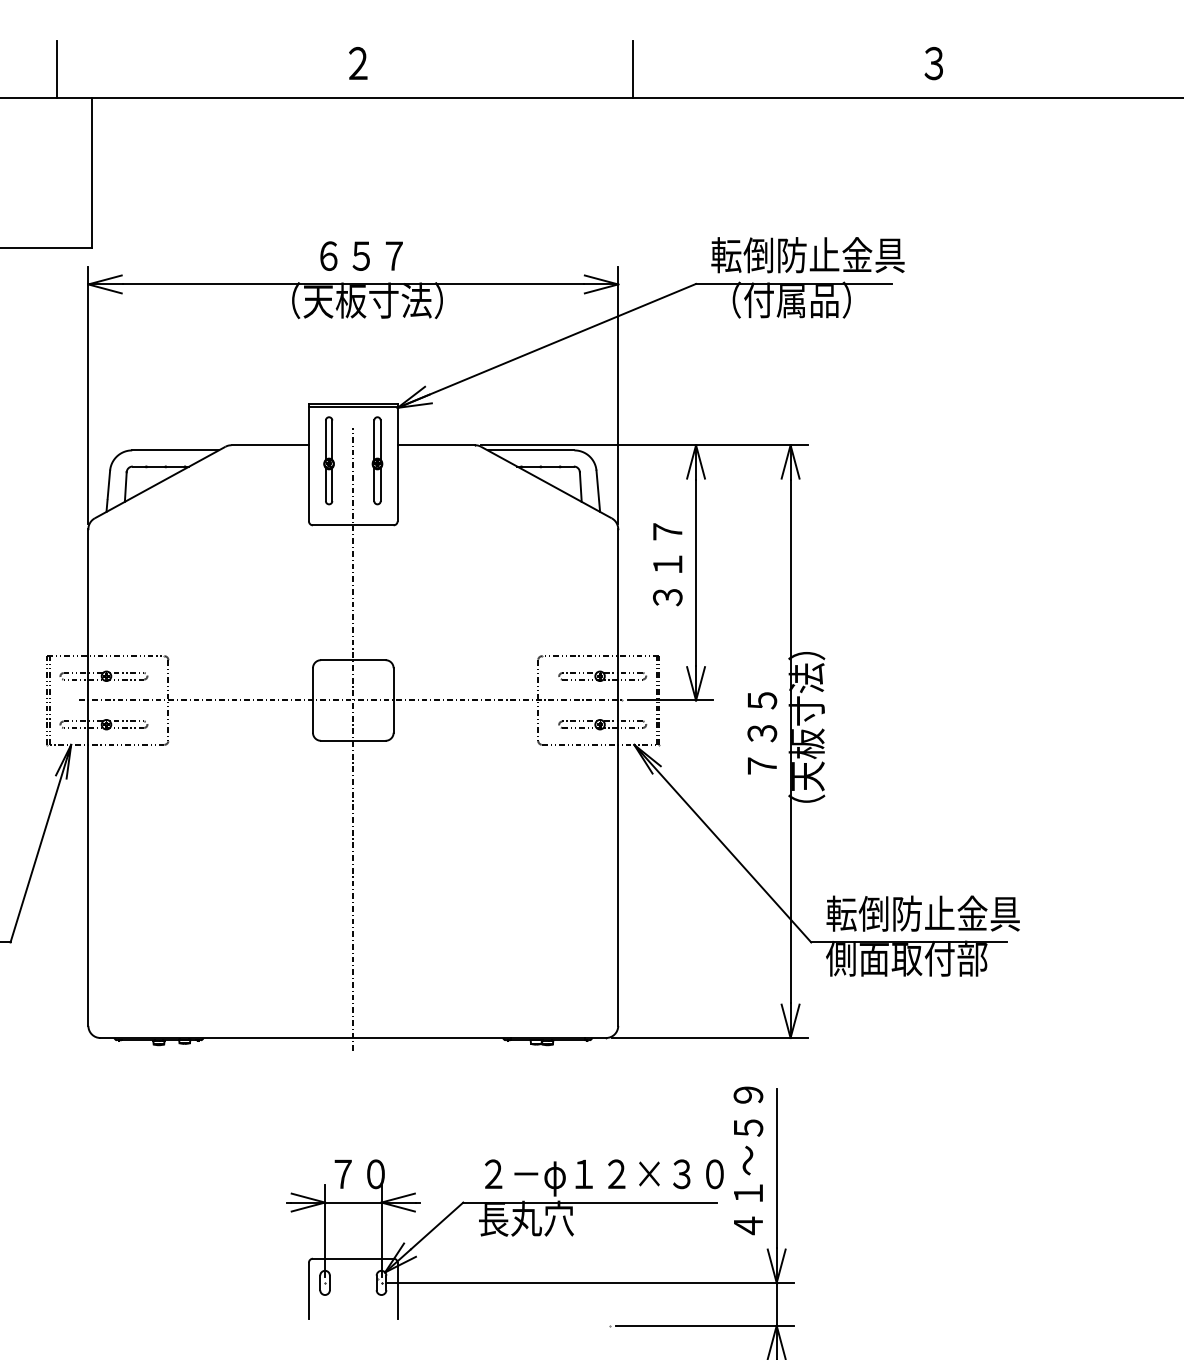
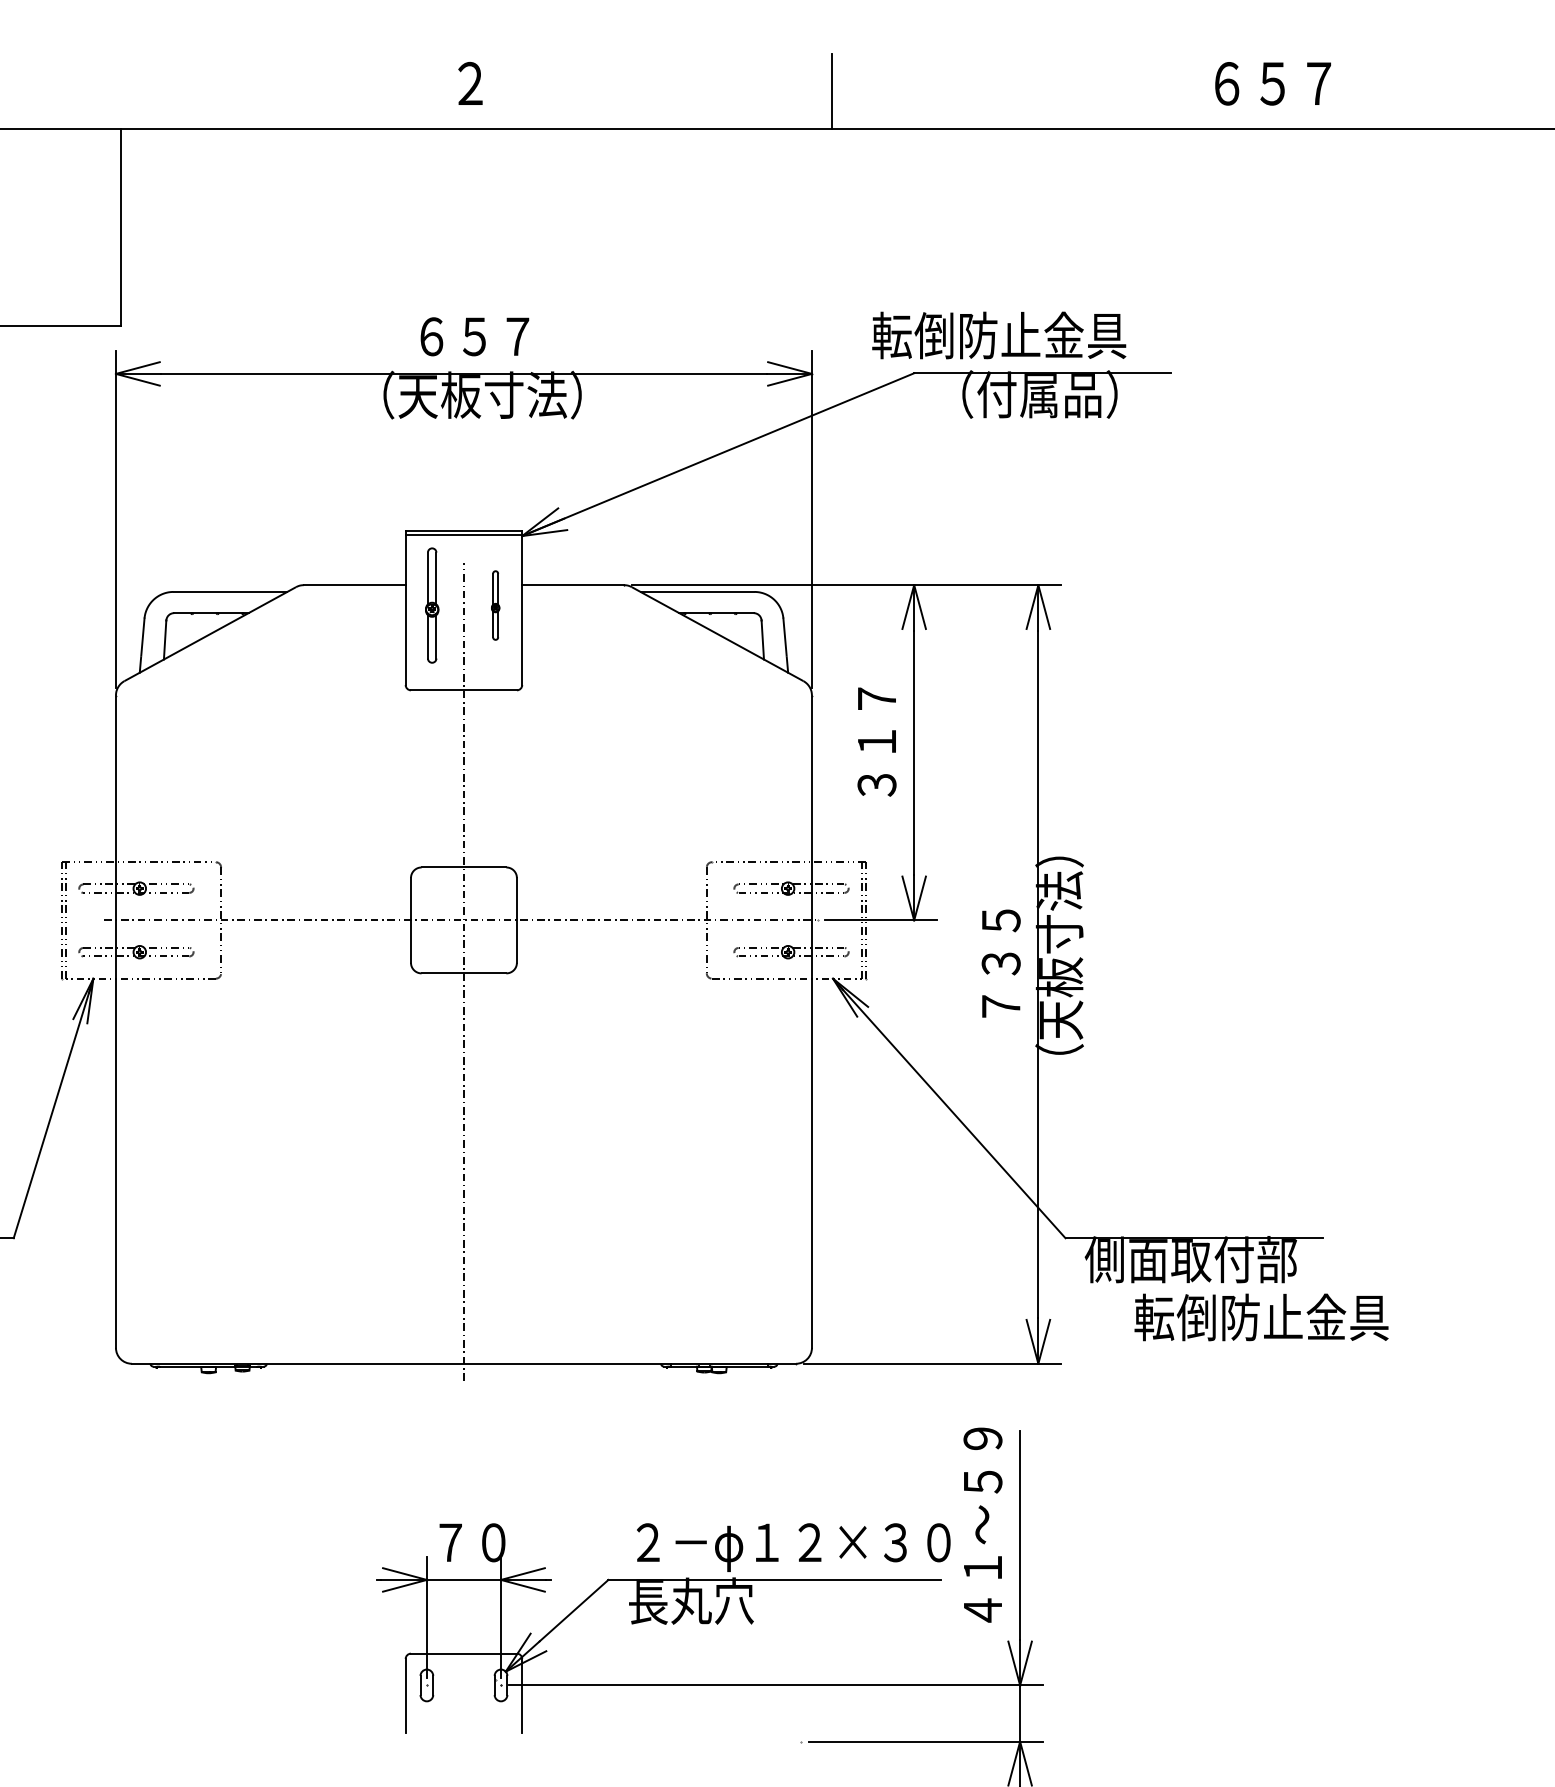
text: (968, 63) -> (1272, 83), ３ -> ６５７
line: (57, 69) -> (75, 91), removed
text: (808, 255) -> (999, 335), moved
part: (377, 460) -> (495, 605), size x0.6
text: (923, 913) -> (1261, 1317), moved

